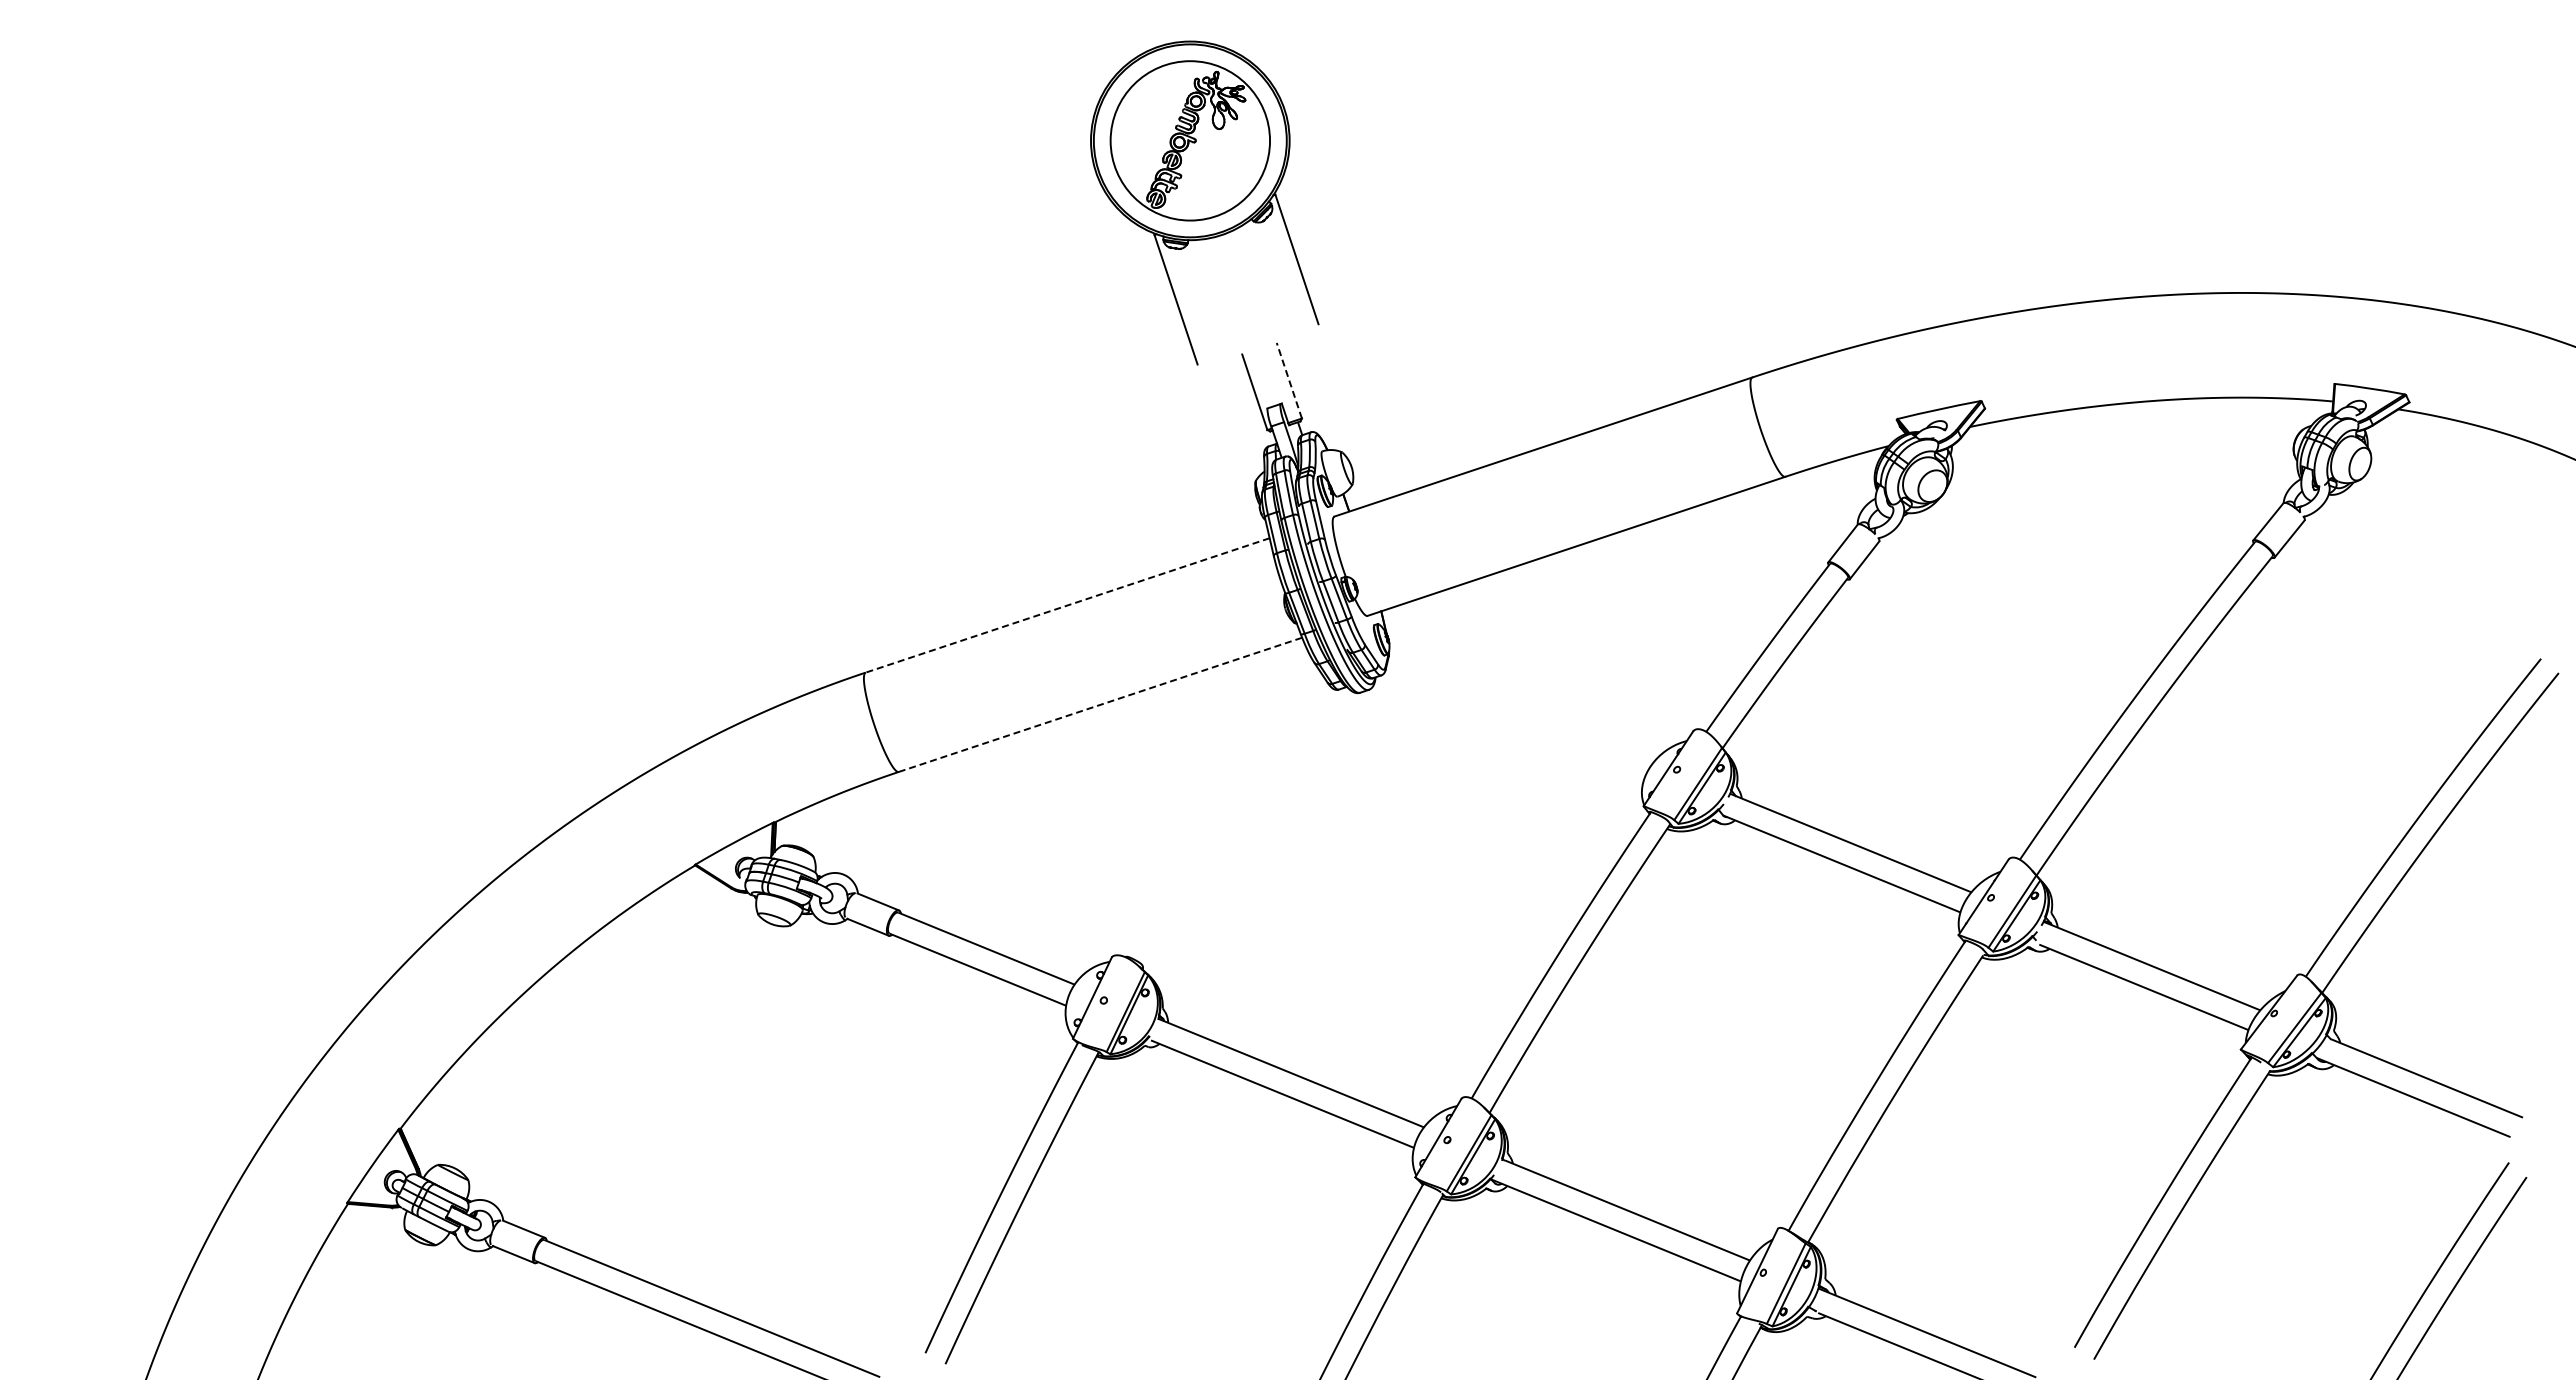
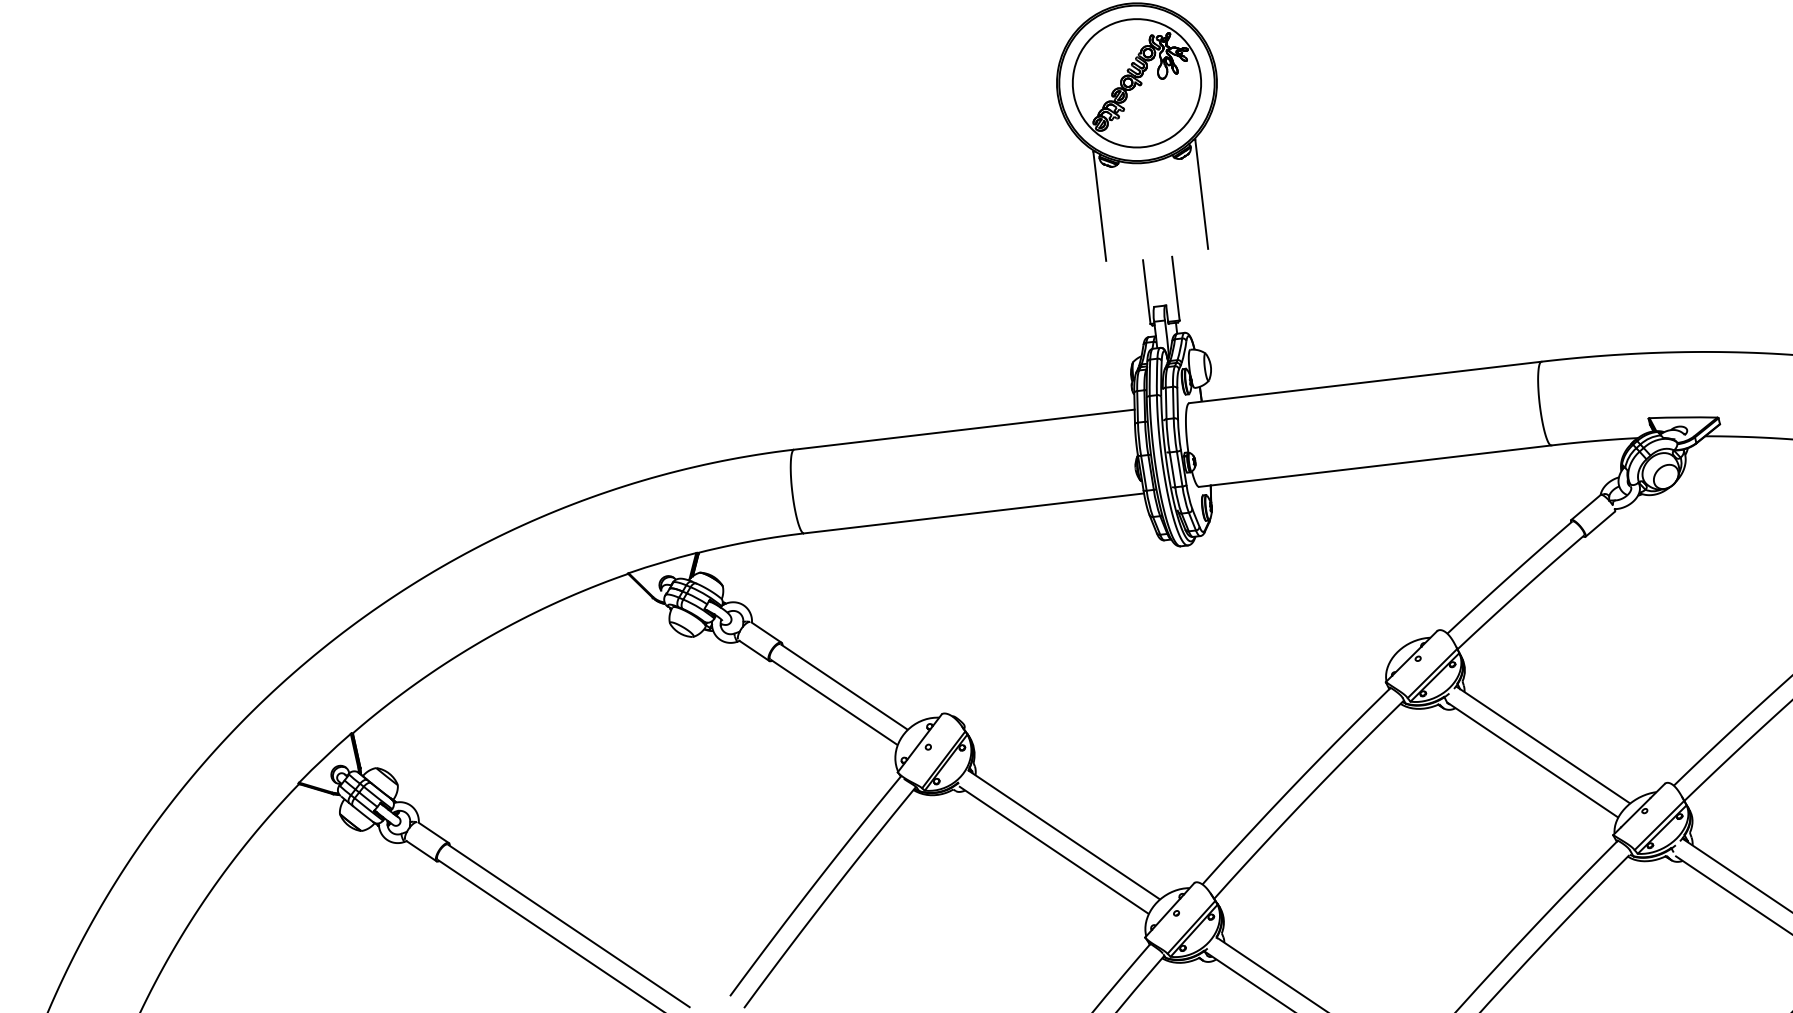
line: (1289, 380) -> (1176, 288), dashed -> solid
line: (1067, 605) -> (964, 429), dashed -> solid
line: (1100, 704) -> (974, 513), dashed -> solid

